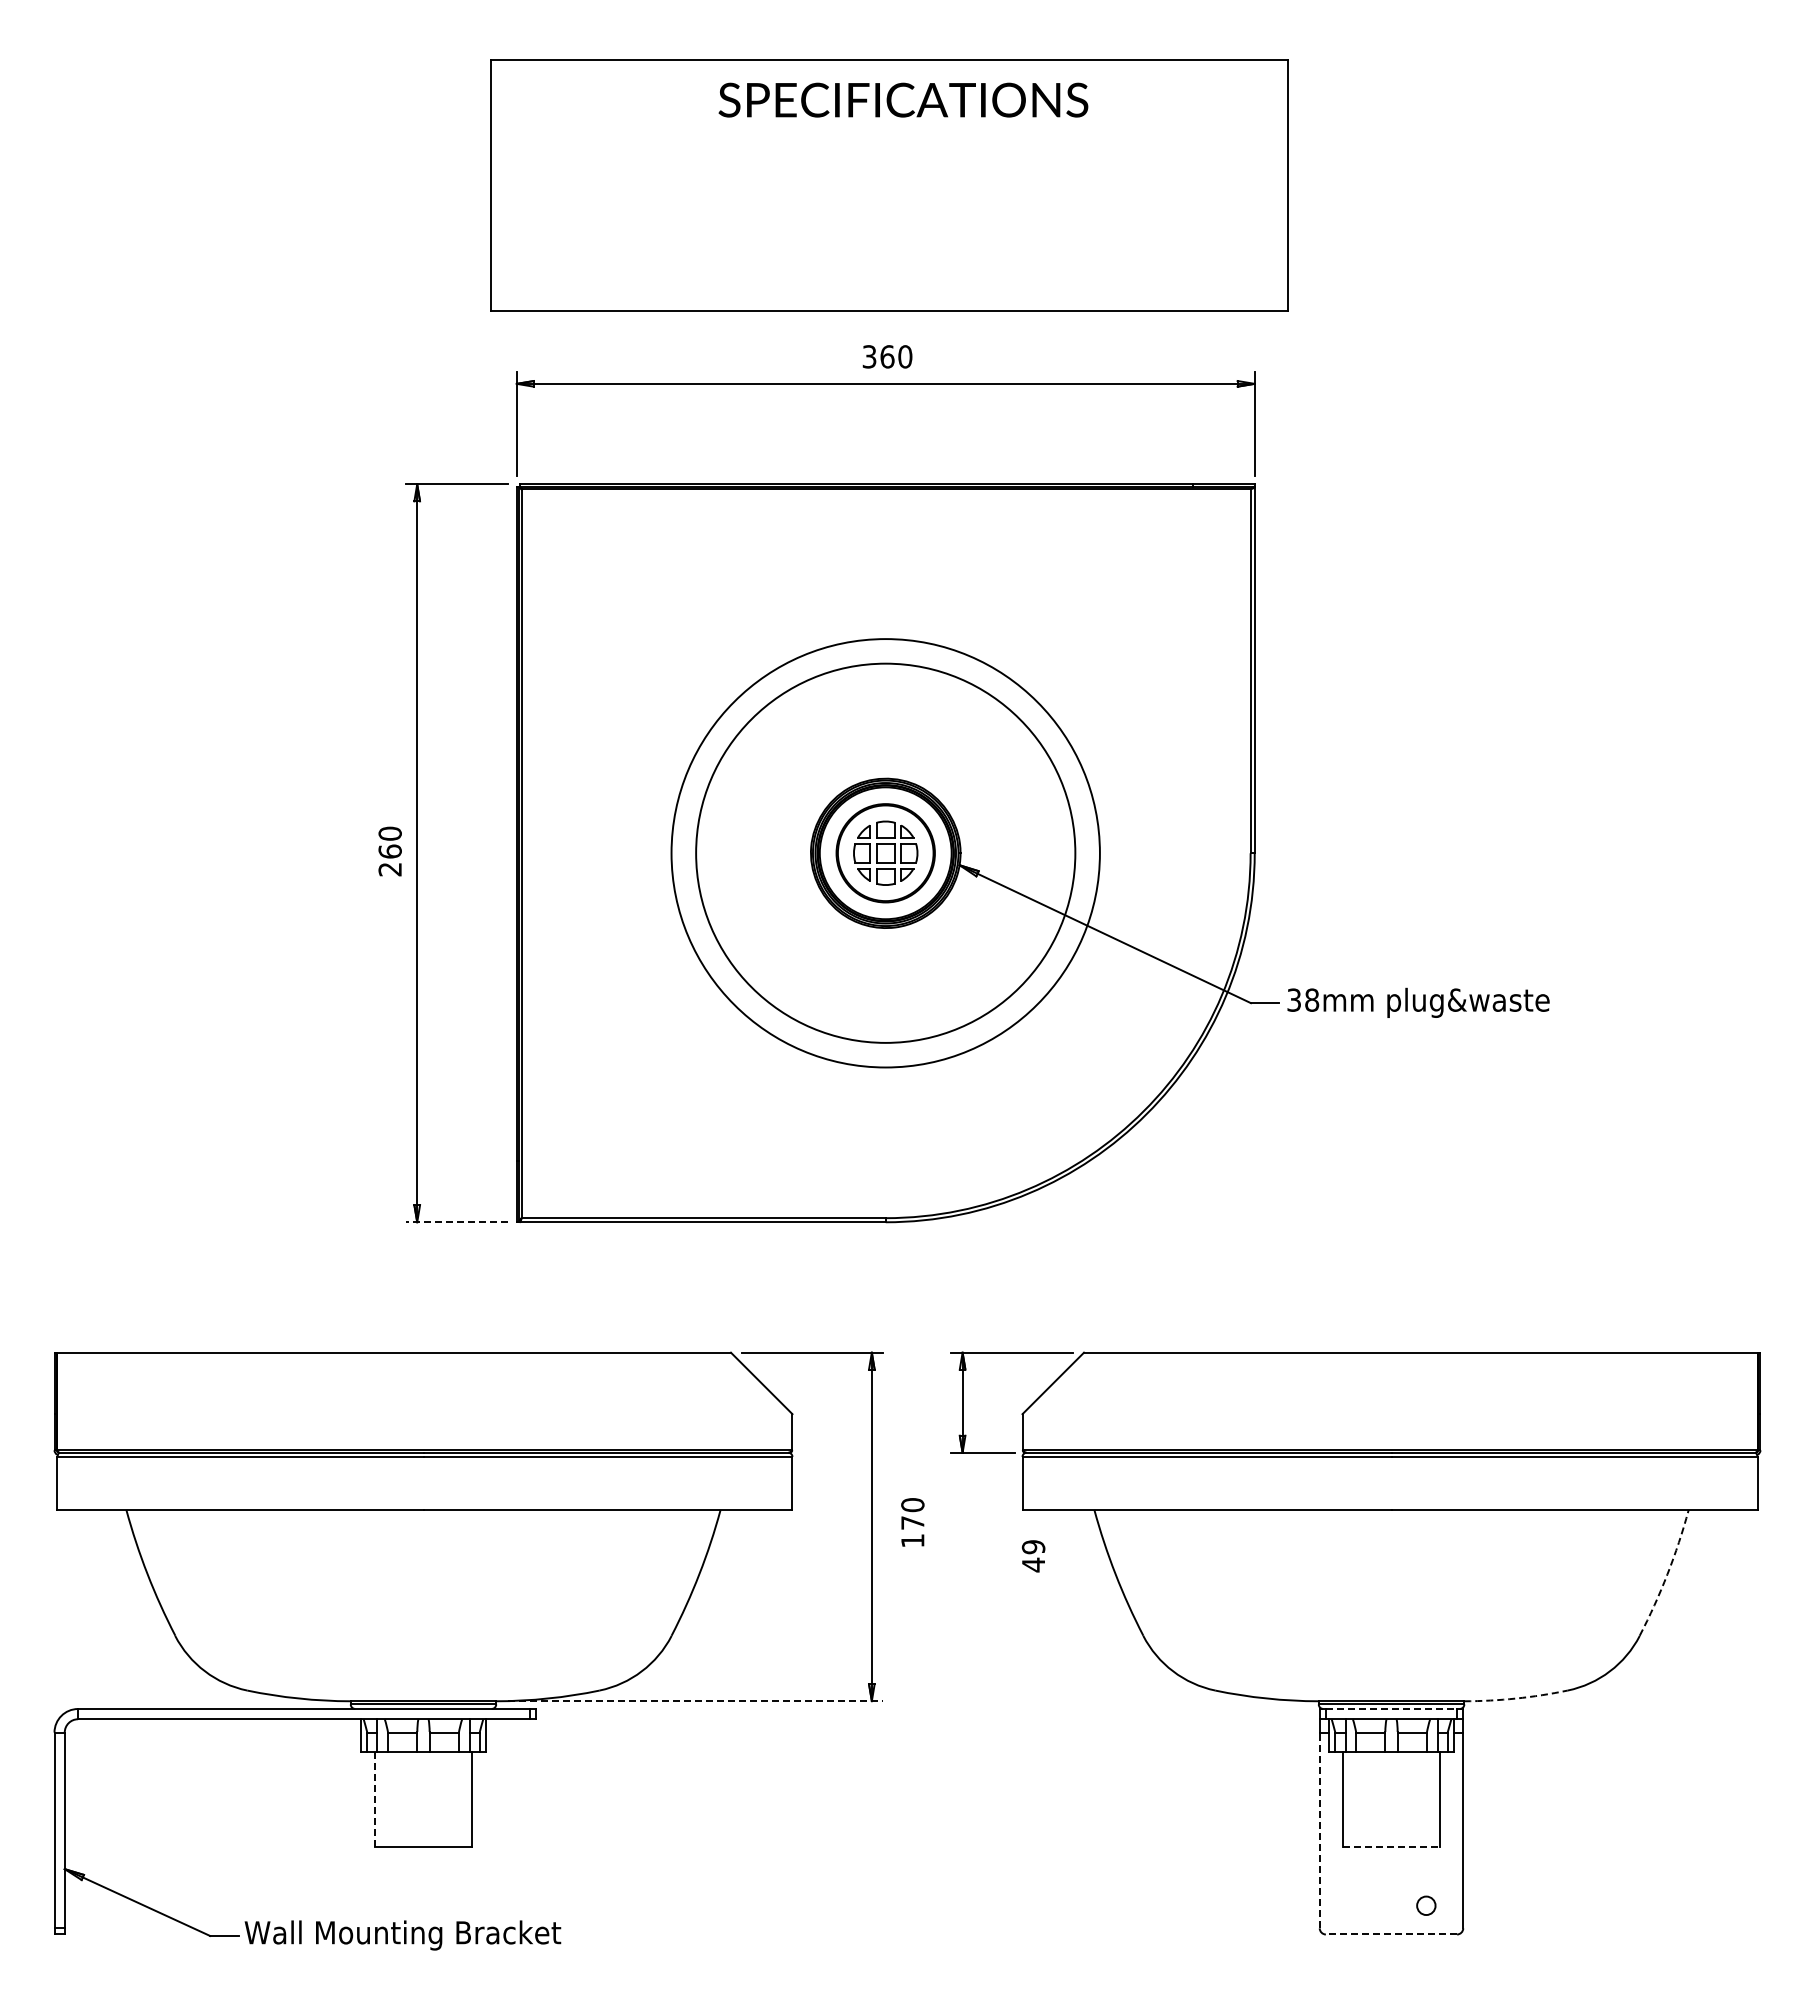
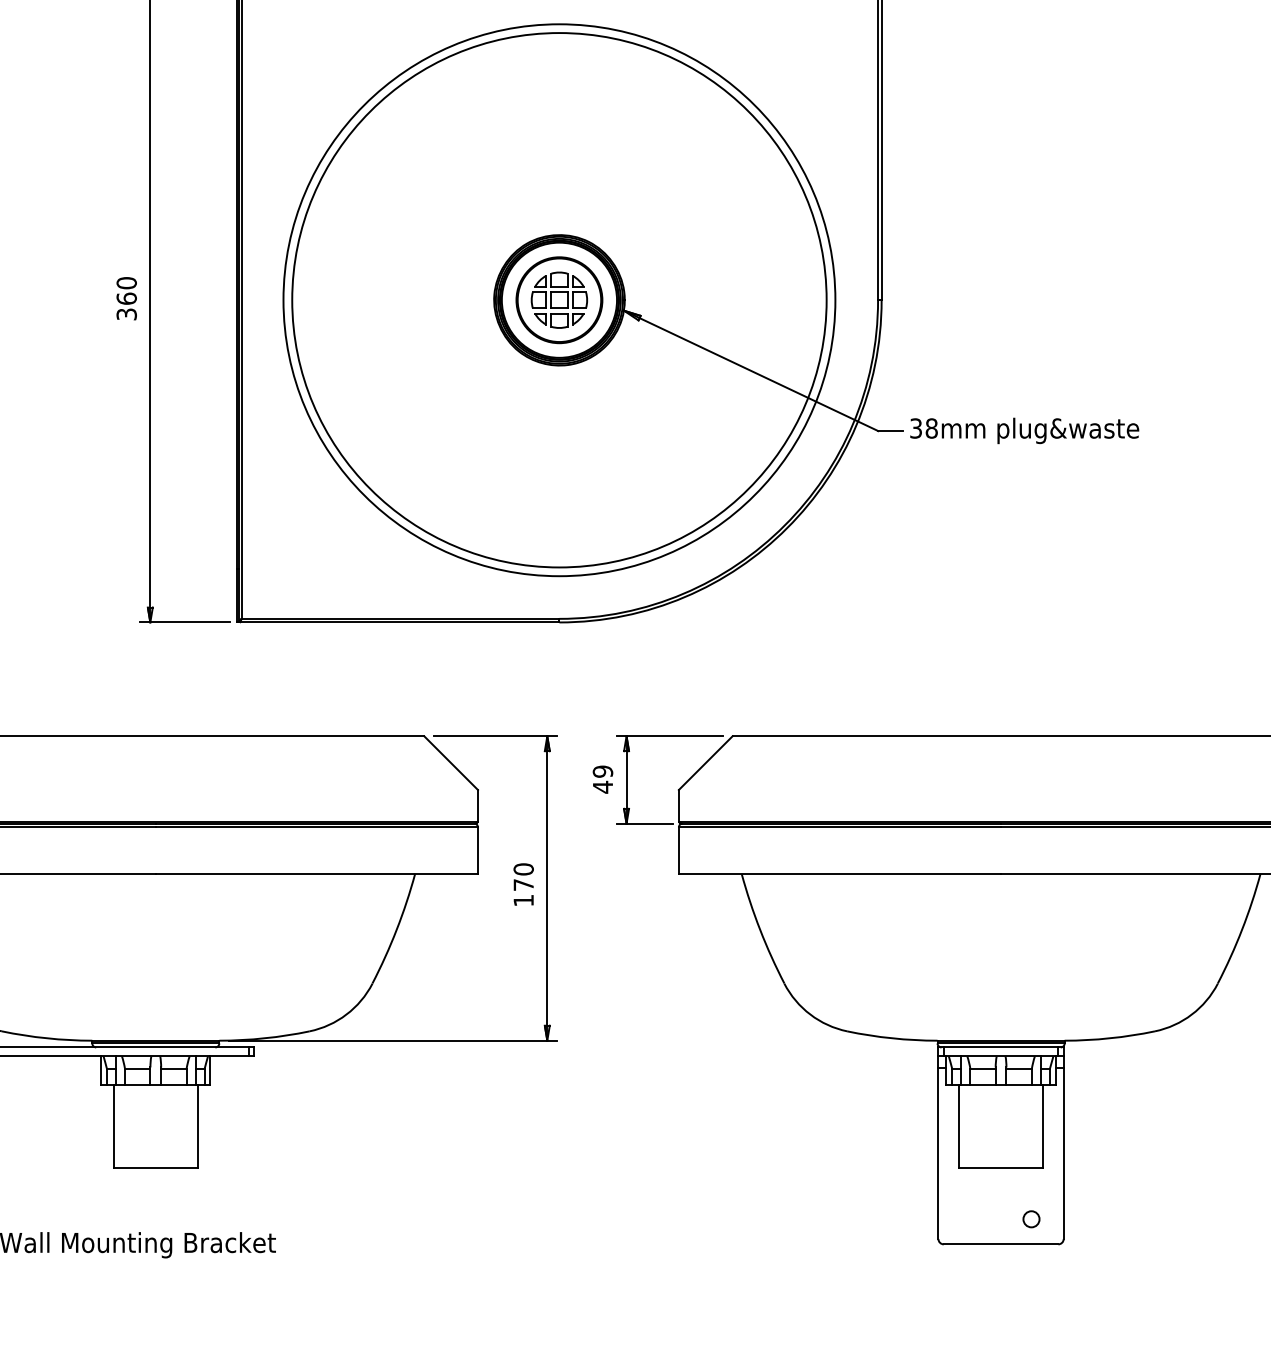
circle: (885, 853) -> (559, 300), size x1.43
circle: (885, 853) -> (559, 300), size x1.67
text: (389, 869) -> (126, 314), 260 -> 360
line: (456, 1222) -> (184, 622), dashed -> solid
text: (912, 1522) -> (523, 884), moved
text: (1033, 1556) -> (602, 779), moved
arc: (1667, 1574) -> (1242, 930), dashed -> solid
arc: (1516, 1698) -> (1110, 1038), dashed -> solid
line: (695, 1701) -> (393, 1040), dashed -> solid
line: (1391, 1709) -> (1001, 1047), dashed -> solid
line: (375, 1799) -> (113, 1126), dashed -> solid
line: (1319, 1830) -> (938, 1153), dashed -> solid
line: (1391, 1847) -> (1001, 1168), dashed -> solid
line: (1391, 1934) -> (1001, 1244), dashed -> solid

